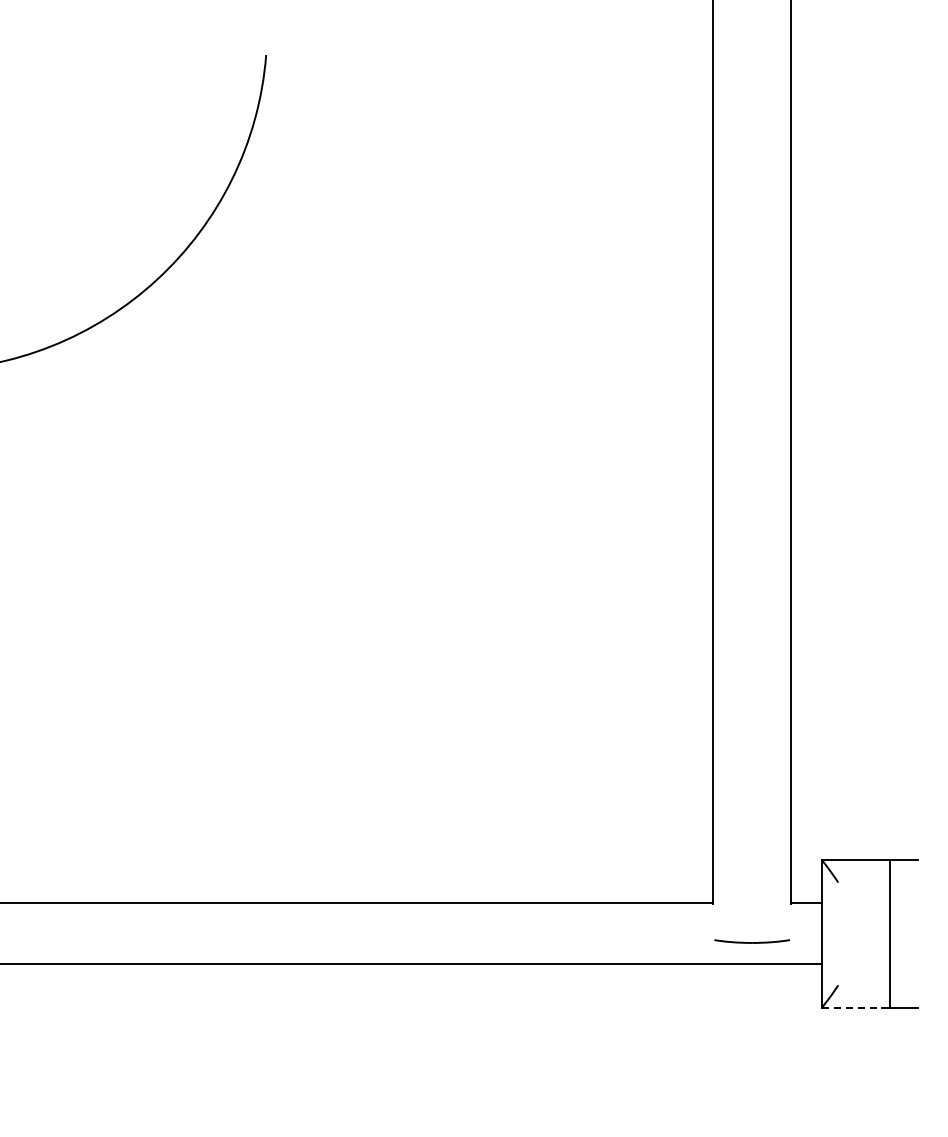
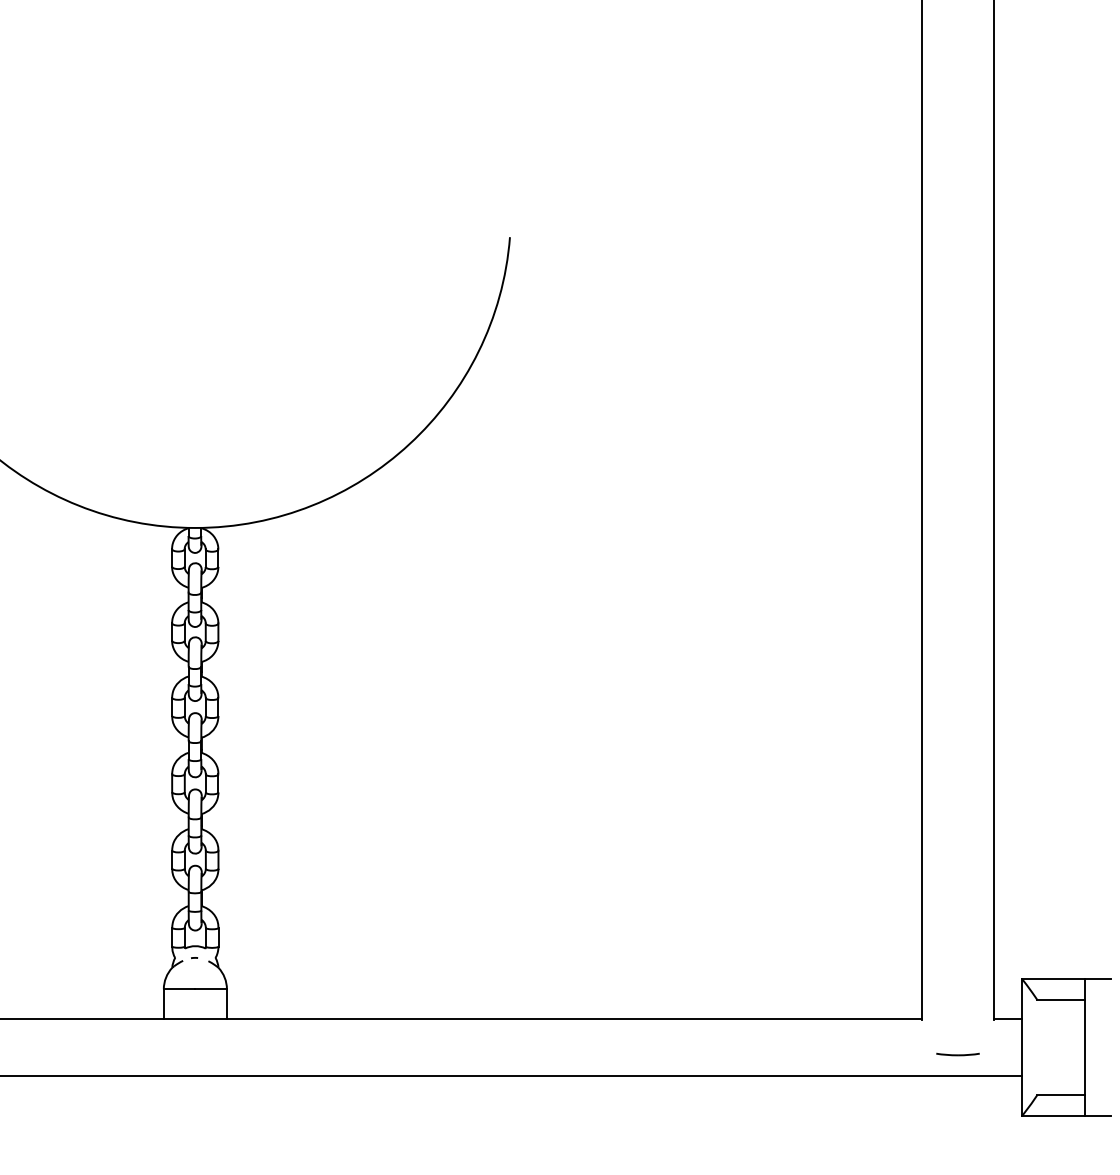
line: (864, 882) -> (1061, 1000), added
part: (751, 941) -> (957, 1054), size x0.62
line: (864, 984) -> (1061, 1094), added
line: (855, 1007) -> (1053, 1115), dashed -> solid

